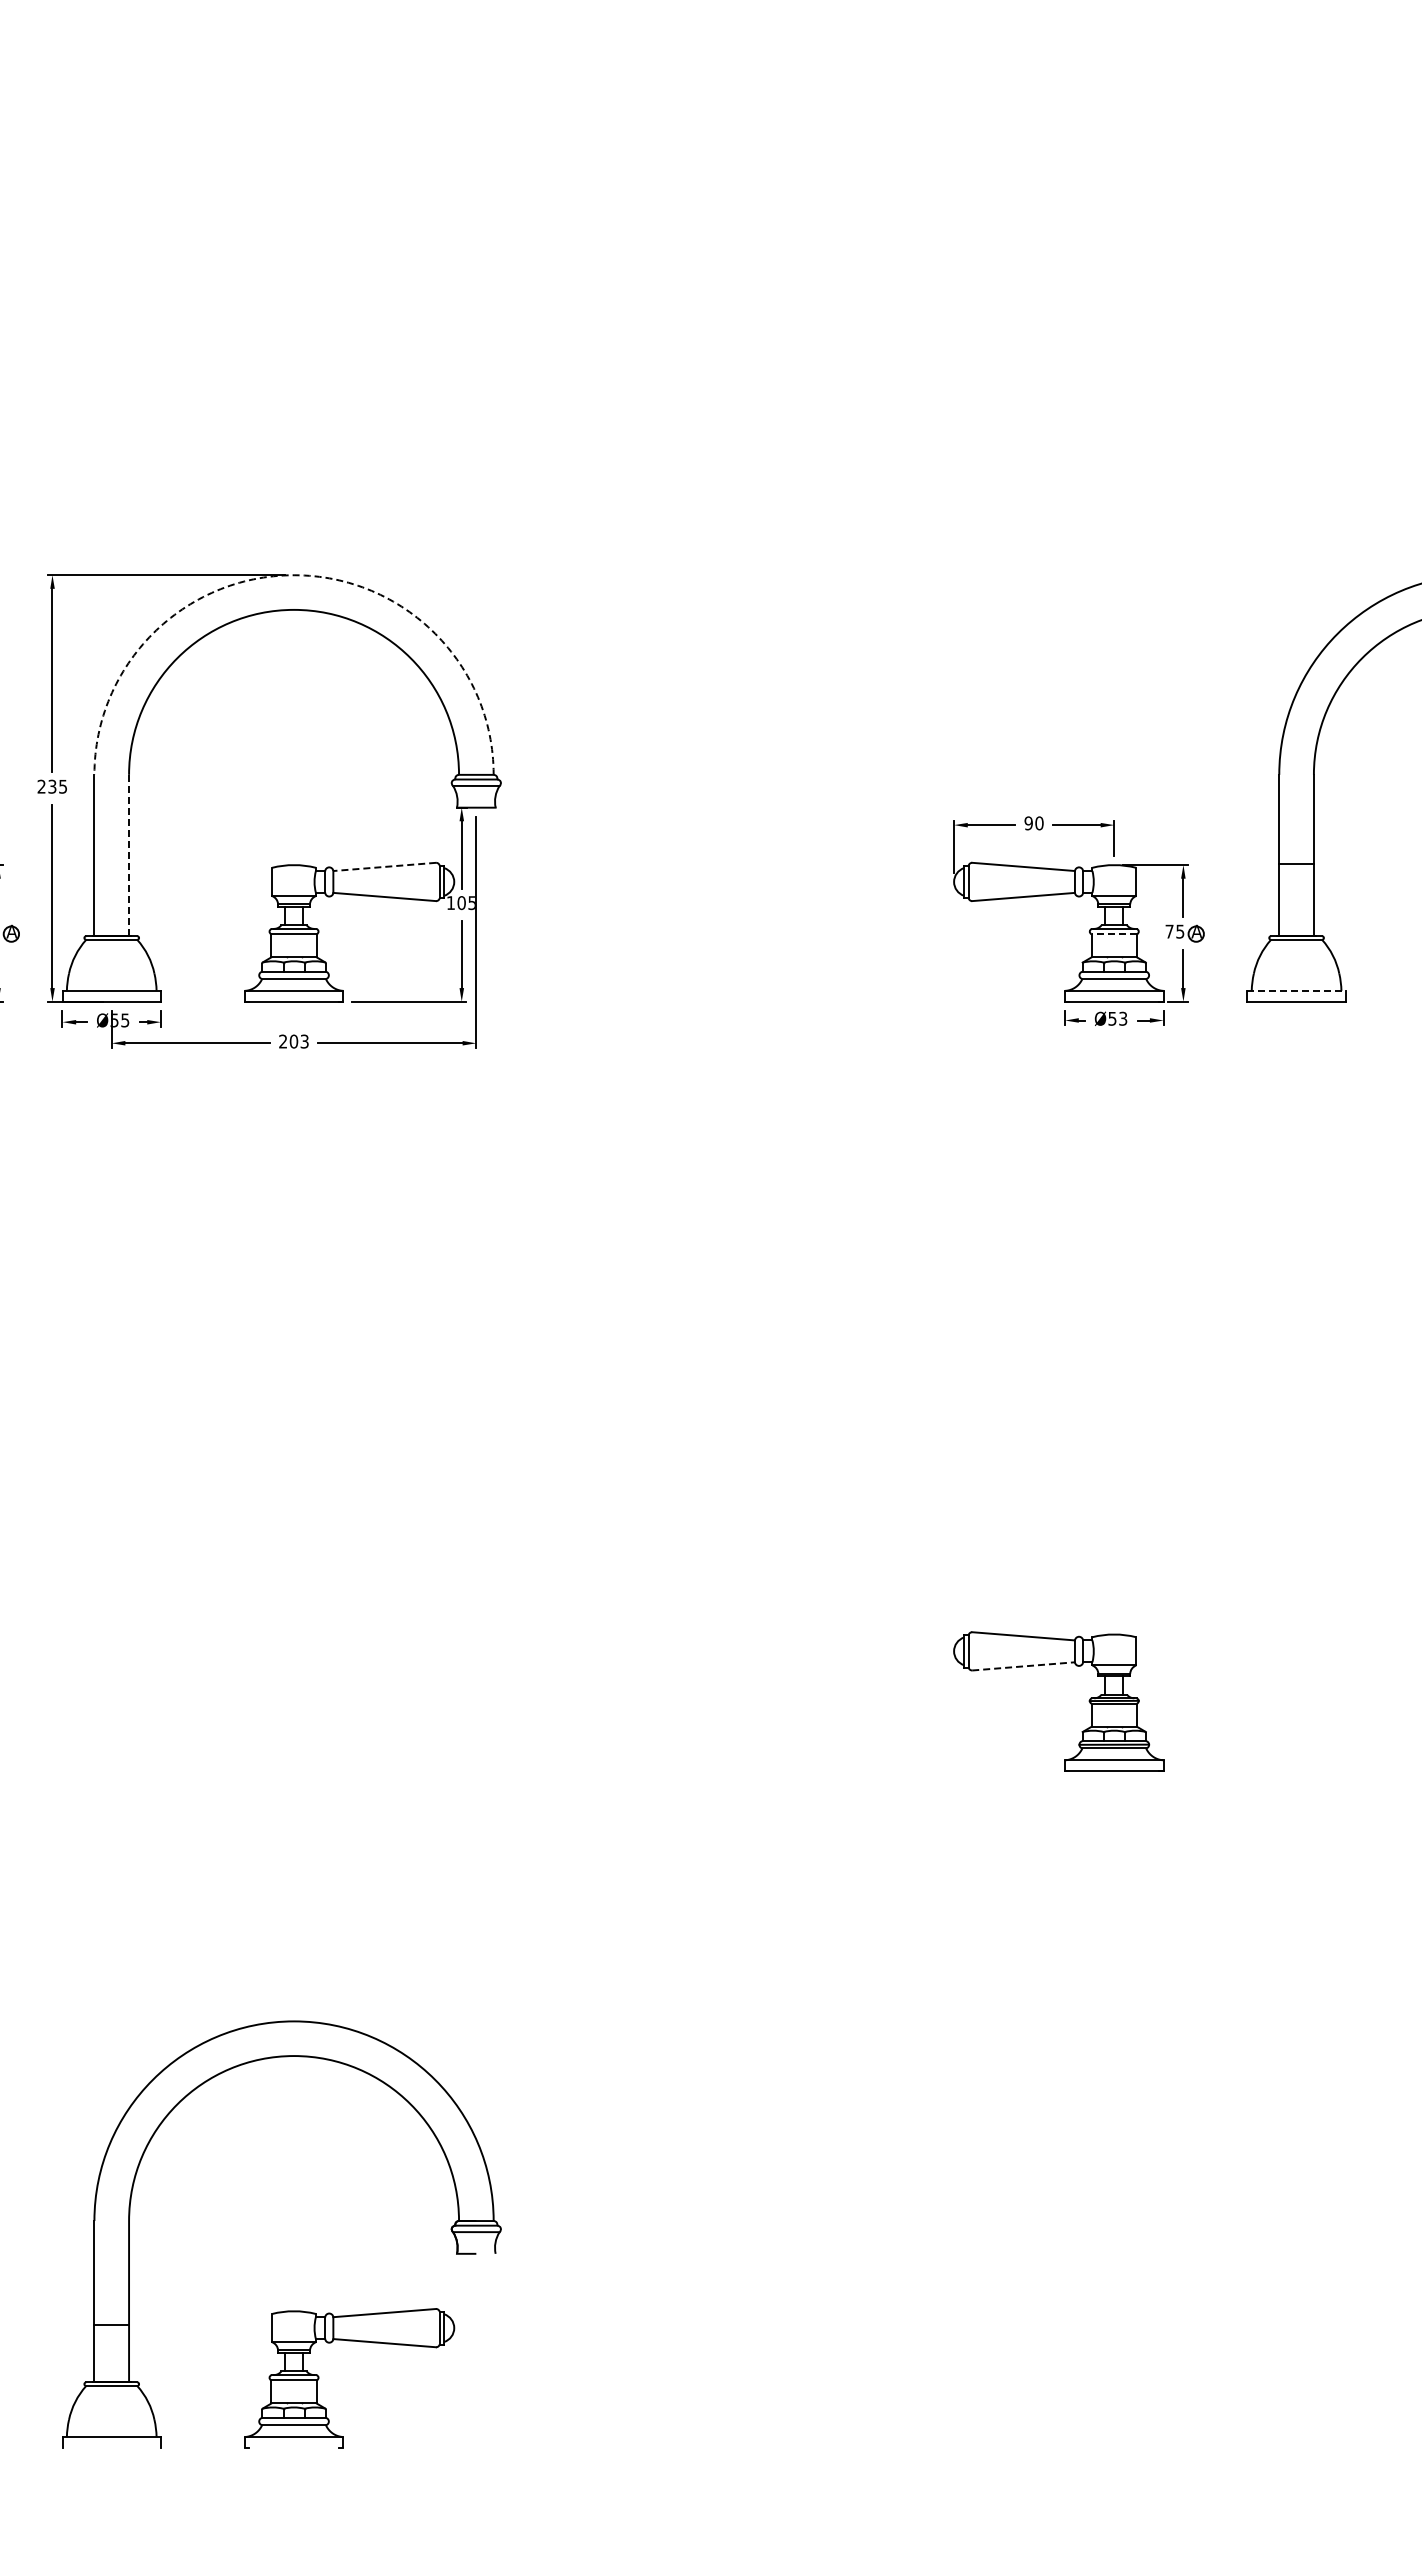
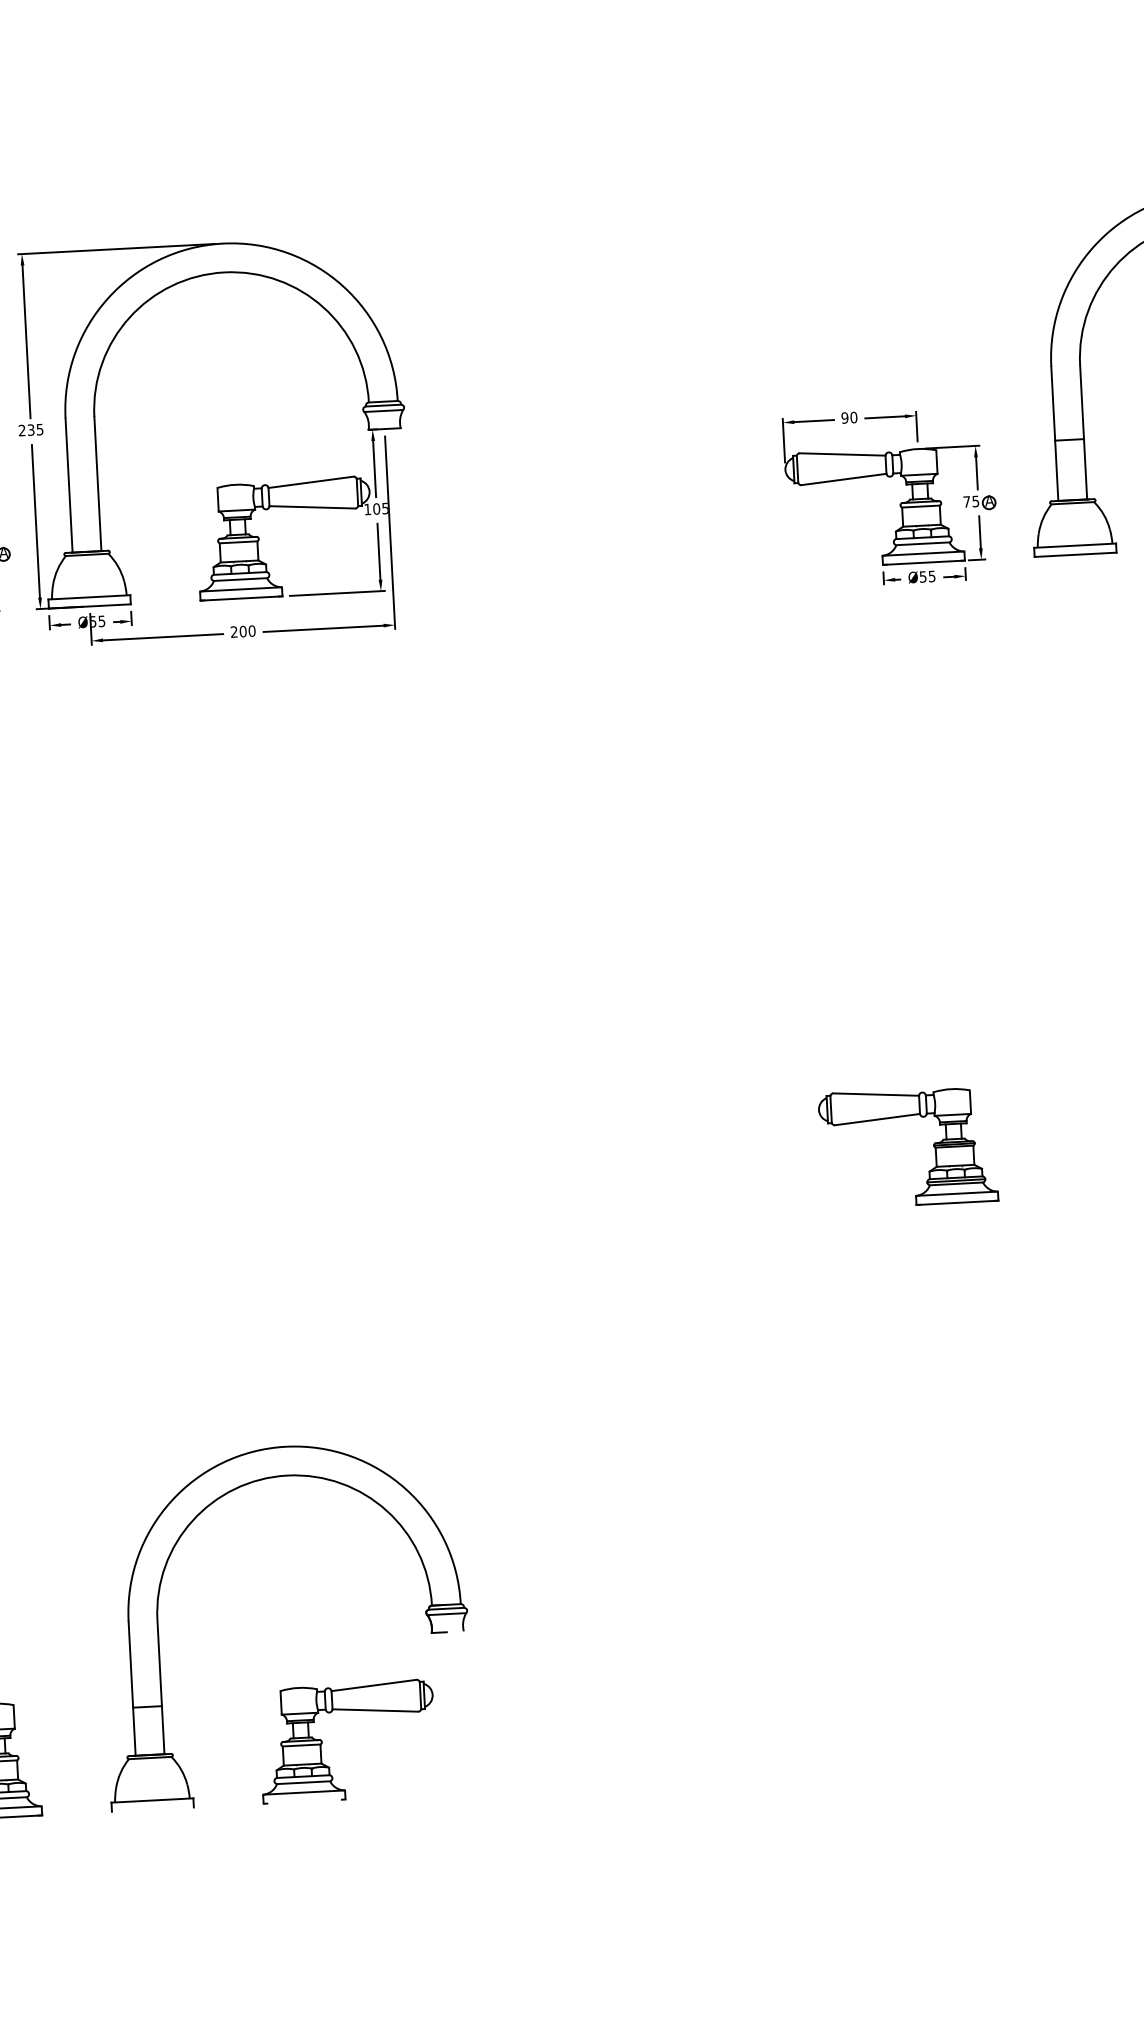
arc: (294, 575) -> (223, 243), dashed -> solid
line: (129, 855) -> (98, 483), dashed -> solid
line: (384, 866) -> (310, 481), dashed -> solid
line: (1114, 934) -> (921, 506), dashed -> solid
line: (1297, 990) -> (1075, 545), dashed -> solid
text: (1123, 1017) -> (932, 575), Ø53 -> Ø55
text: (304, 1041) -> (251, 631), 203 -> 200
line: (1023, 1666) -> (877, 1119), dashed -> solid

